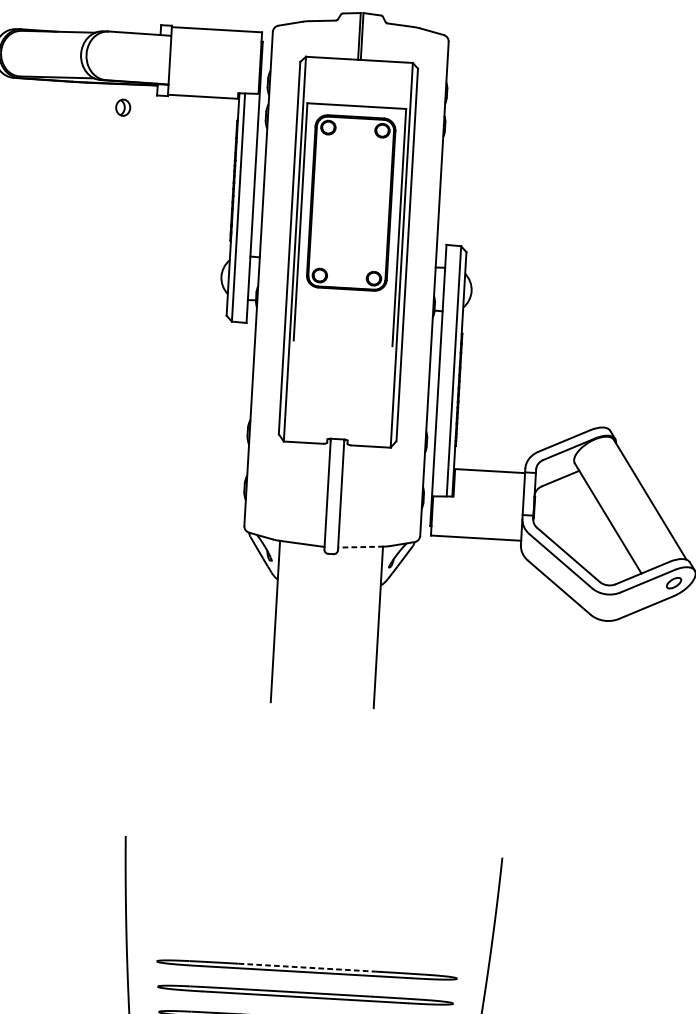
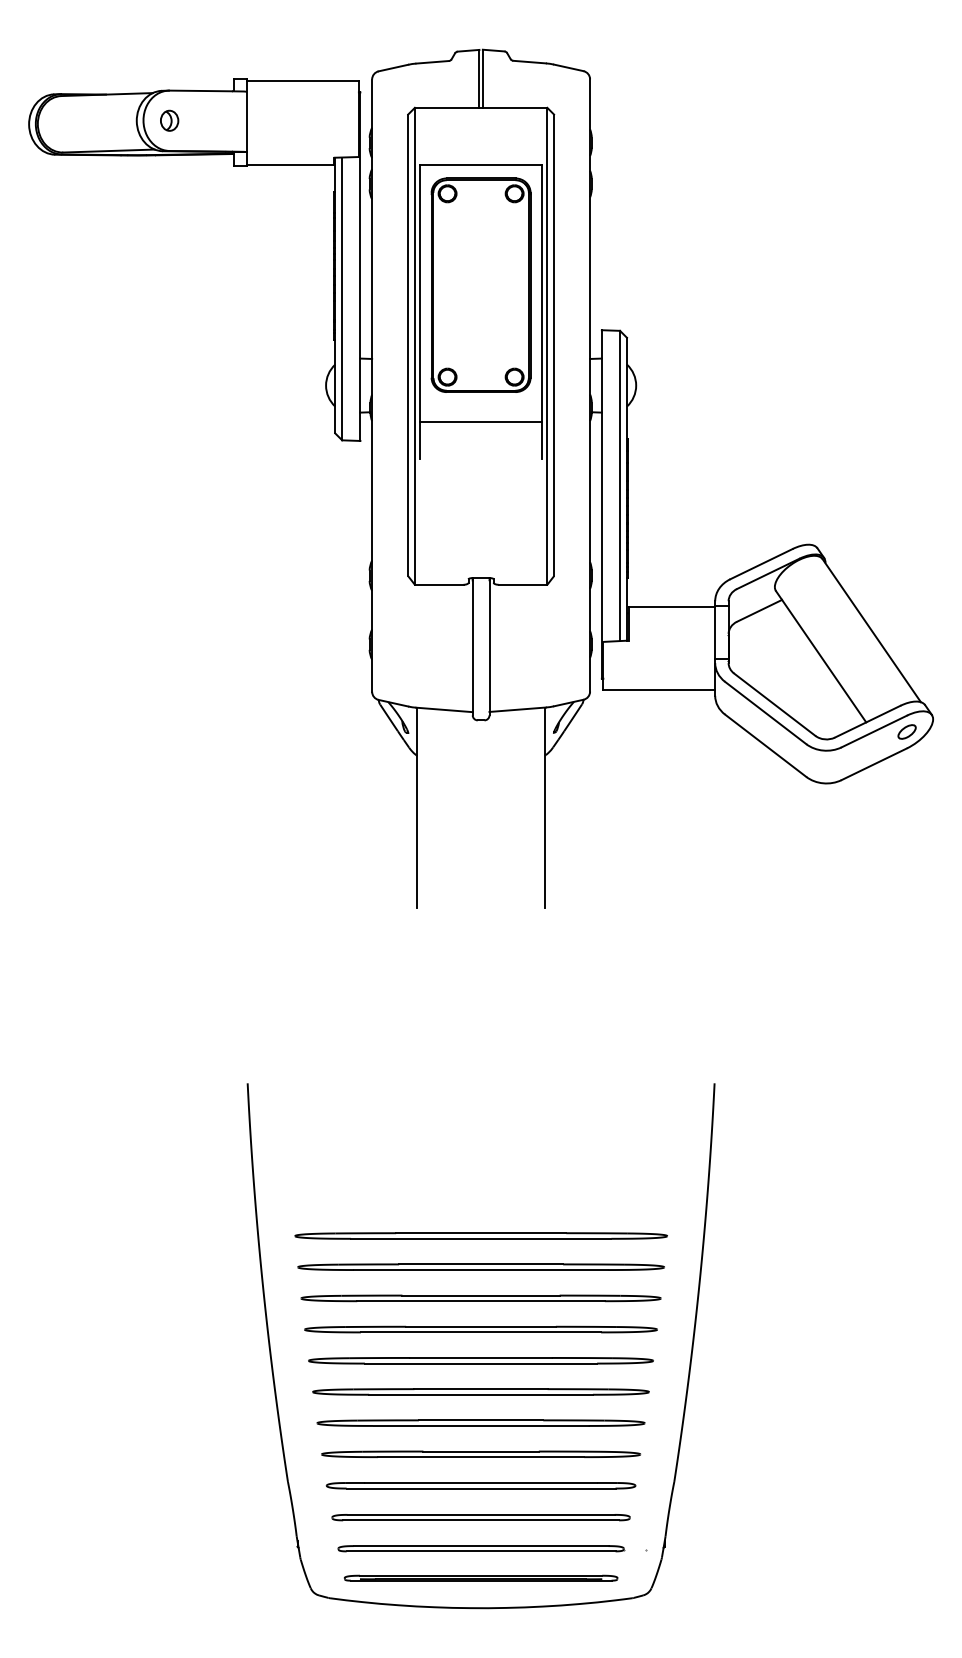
part: (123, 107) -> (169, 120), moved
line: (344, 312) -> (480, 421), added
line: (360, 546) -> (517, 709), dashed -> solid
line: (307, 967) -> (481, 1233), dashed -> solid

